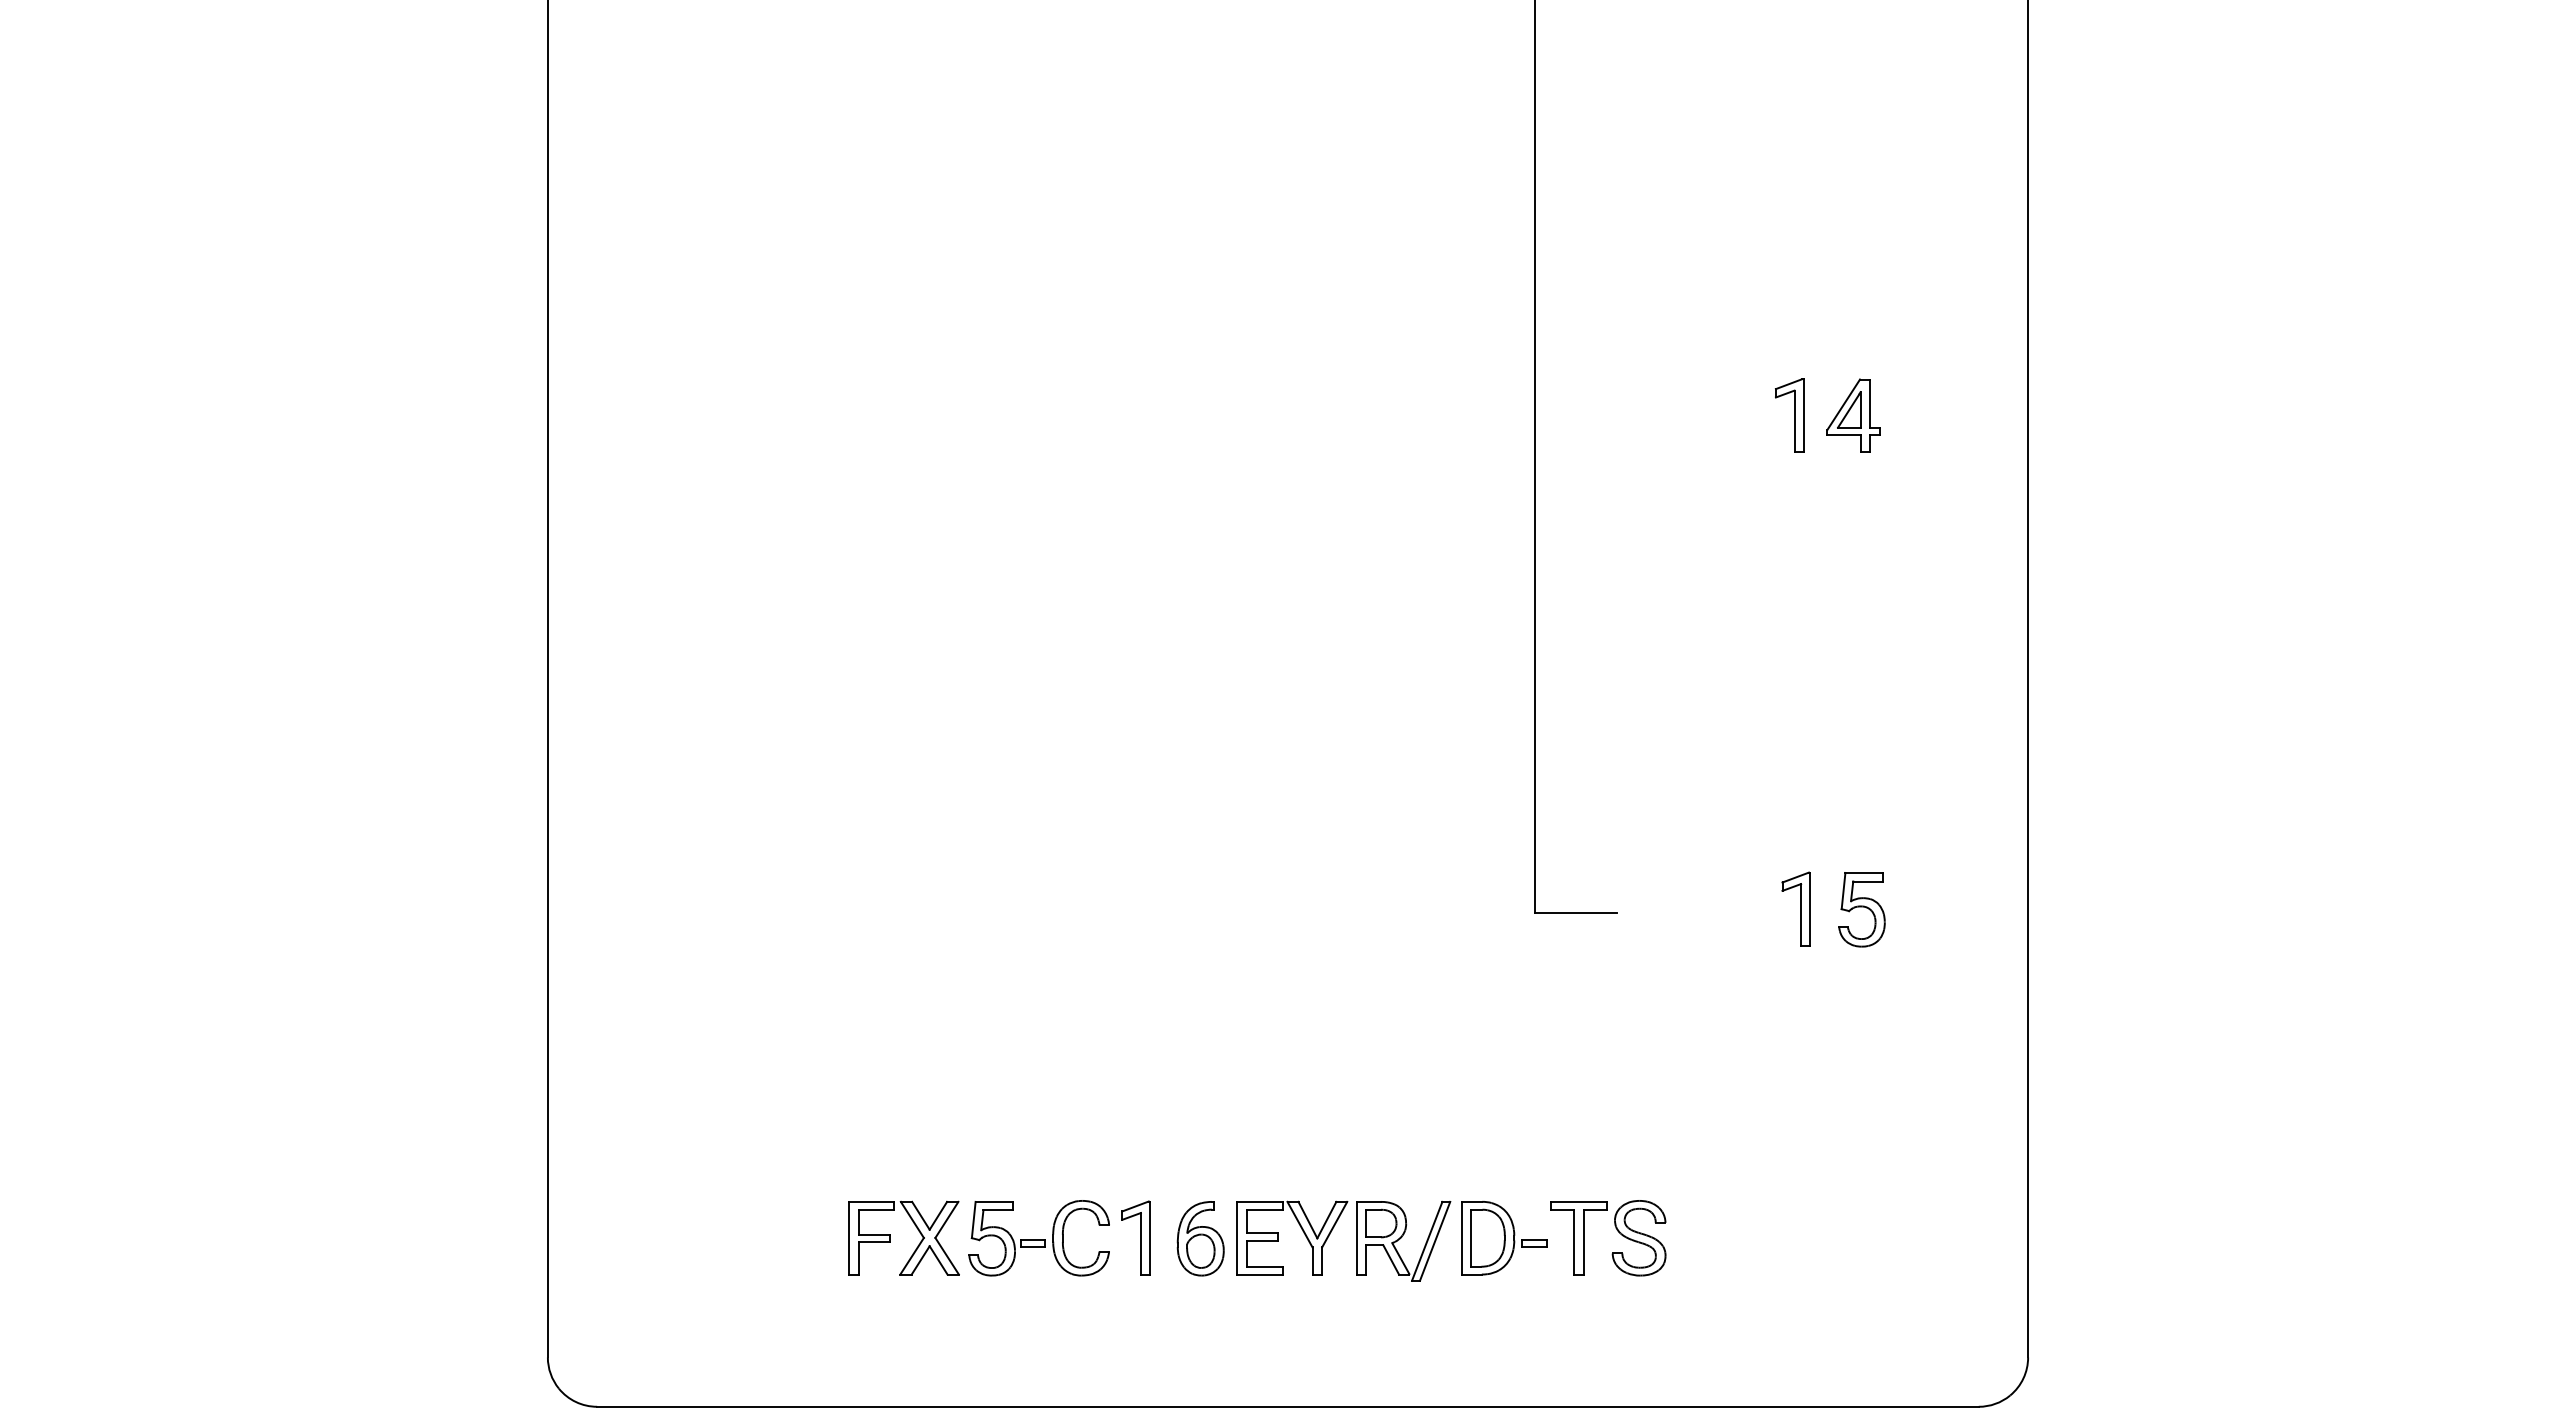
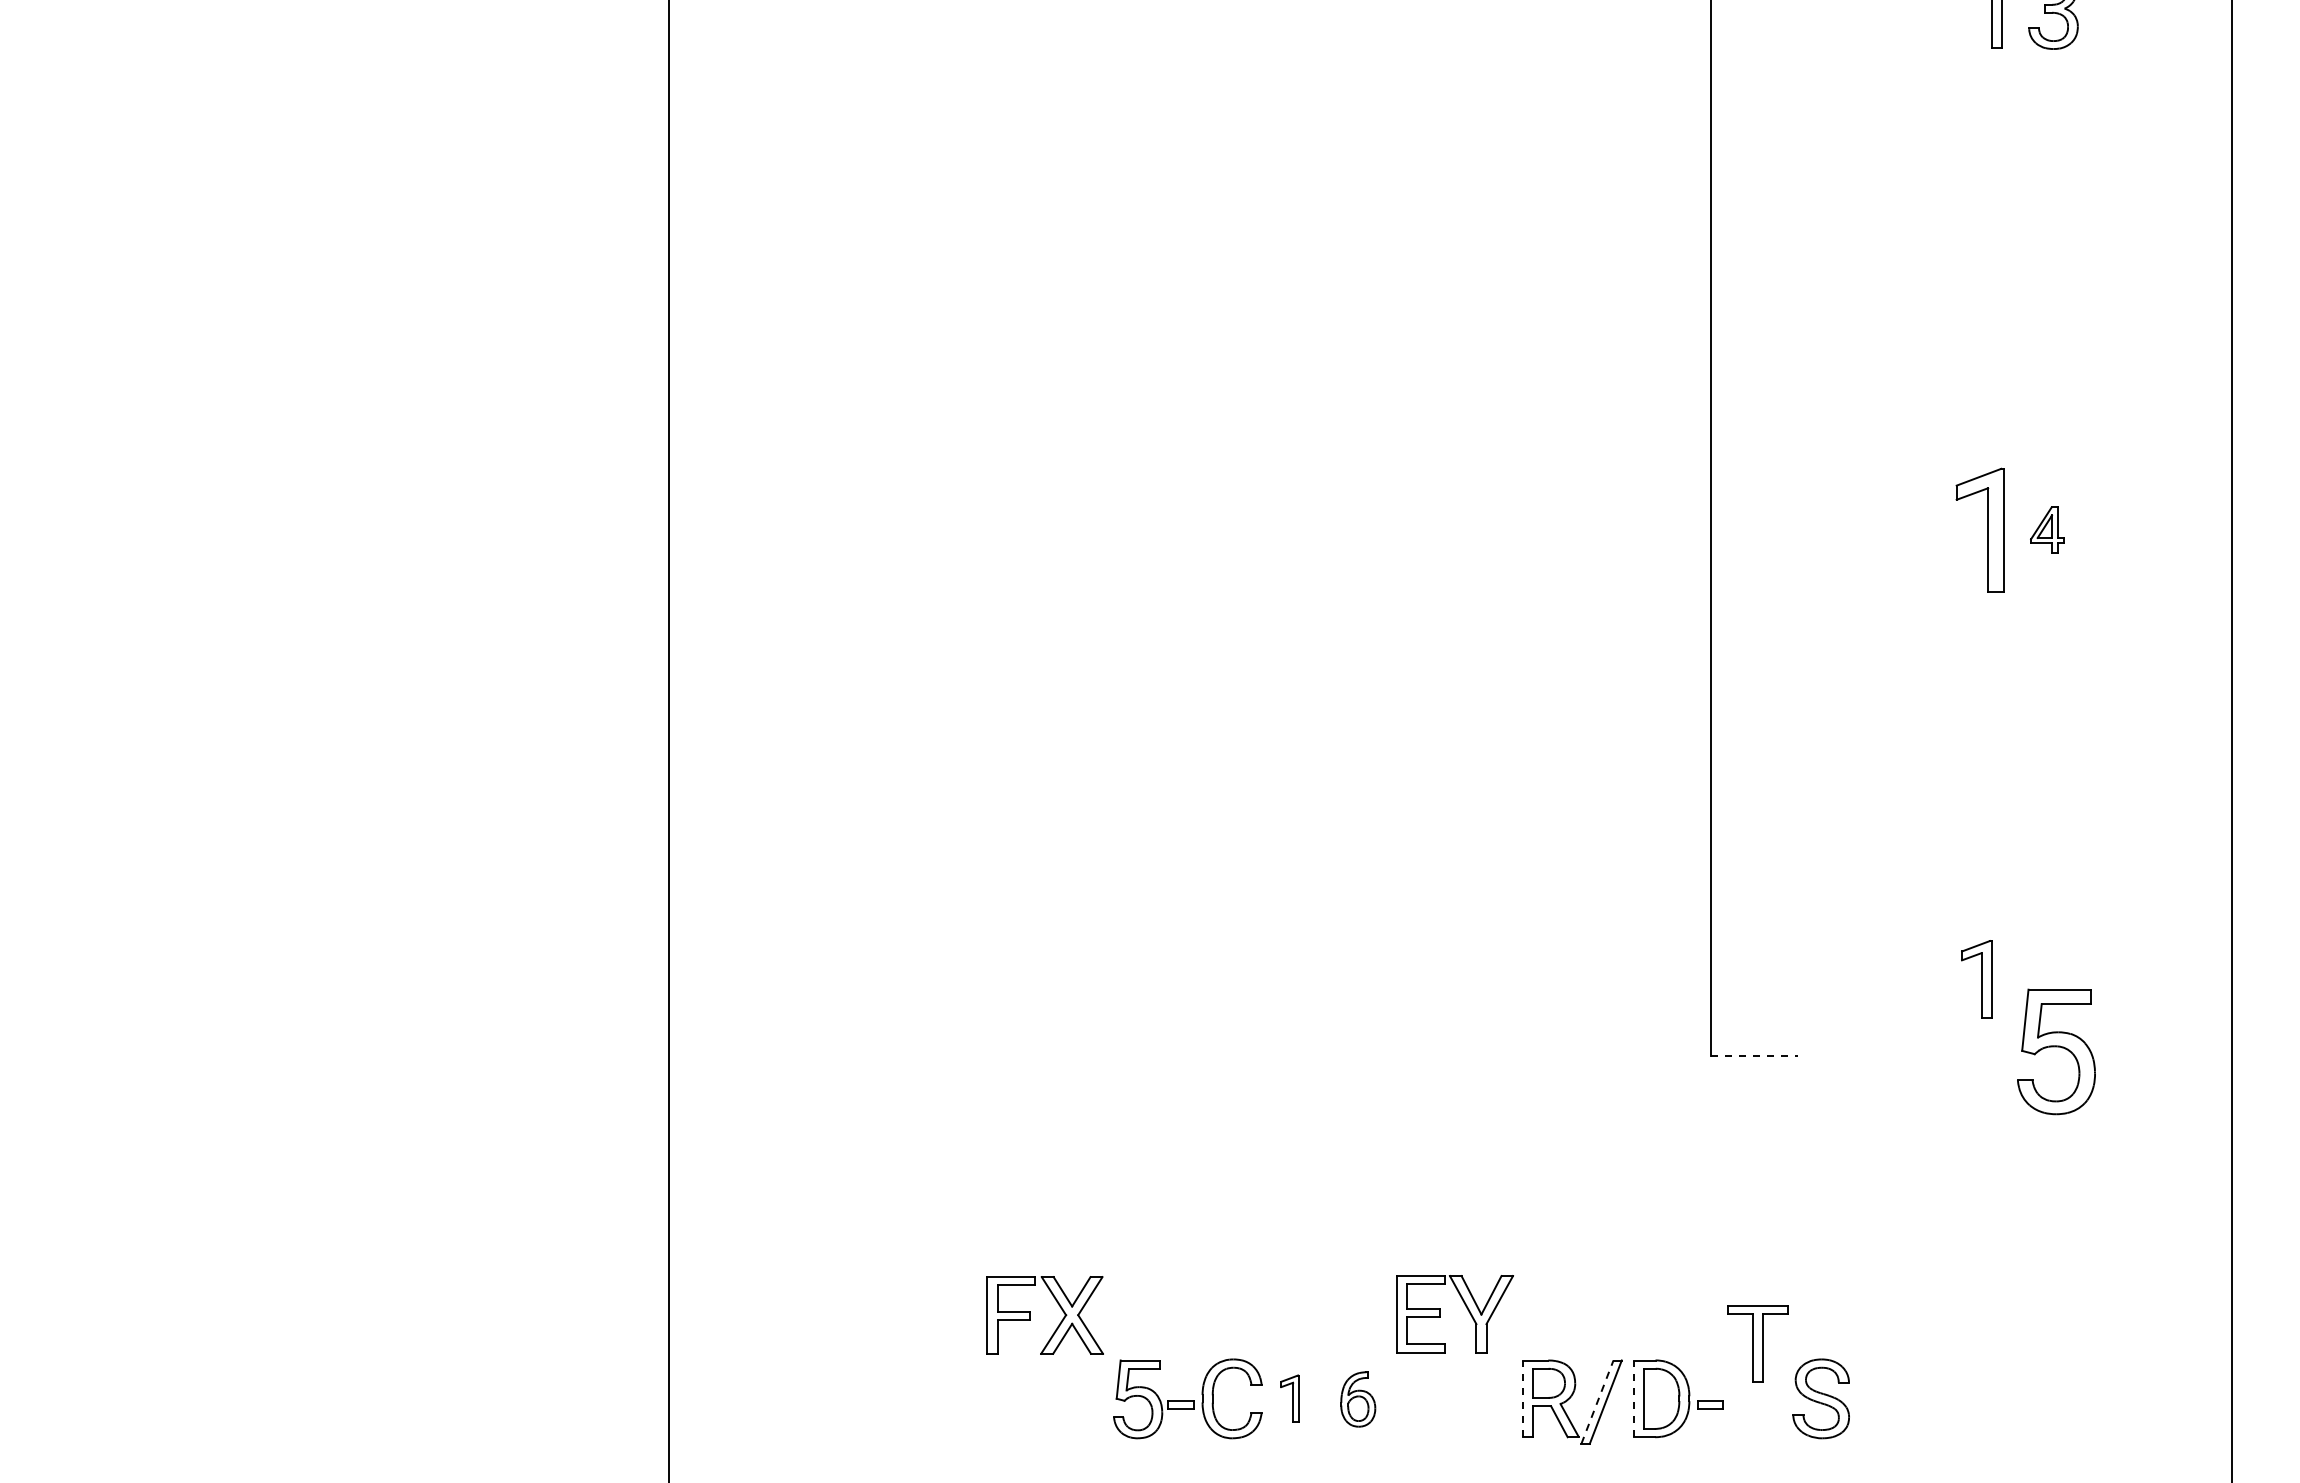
part: (1789, 415) -> (1979, 530), size x1.6
part: (1853, 415) -> (2047, 530), size x0.6
part: (1795, 908) -> (1975, 978), moved
part: (1861, 909) -> (2055, 1051), size x1.6
line: (1576, 913) -> (1755, 1056), solid -> dashed
part: (1302, 1231) -> (1465, 1307), moved
part: (890, 1237) -> (1030, 1314), moved
part: (1135, 1237) -> (1289, 1398), size x0.6
line: (1356, 1237) -> (1522, 1398), solid -> dashed
line: (1461, 1237) -> (1633, 1398), solid -> dashed
part: (1200, 1238) -> (1358, 1399), size x0.7
part: (1578, 1238) -> (1757, 1344), moved
line: (1427, 1240) -> (1597, 1401), solid -> dashed

